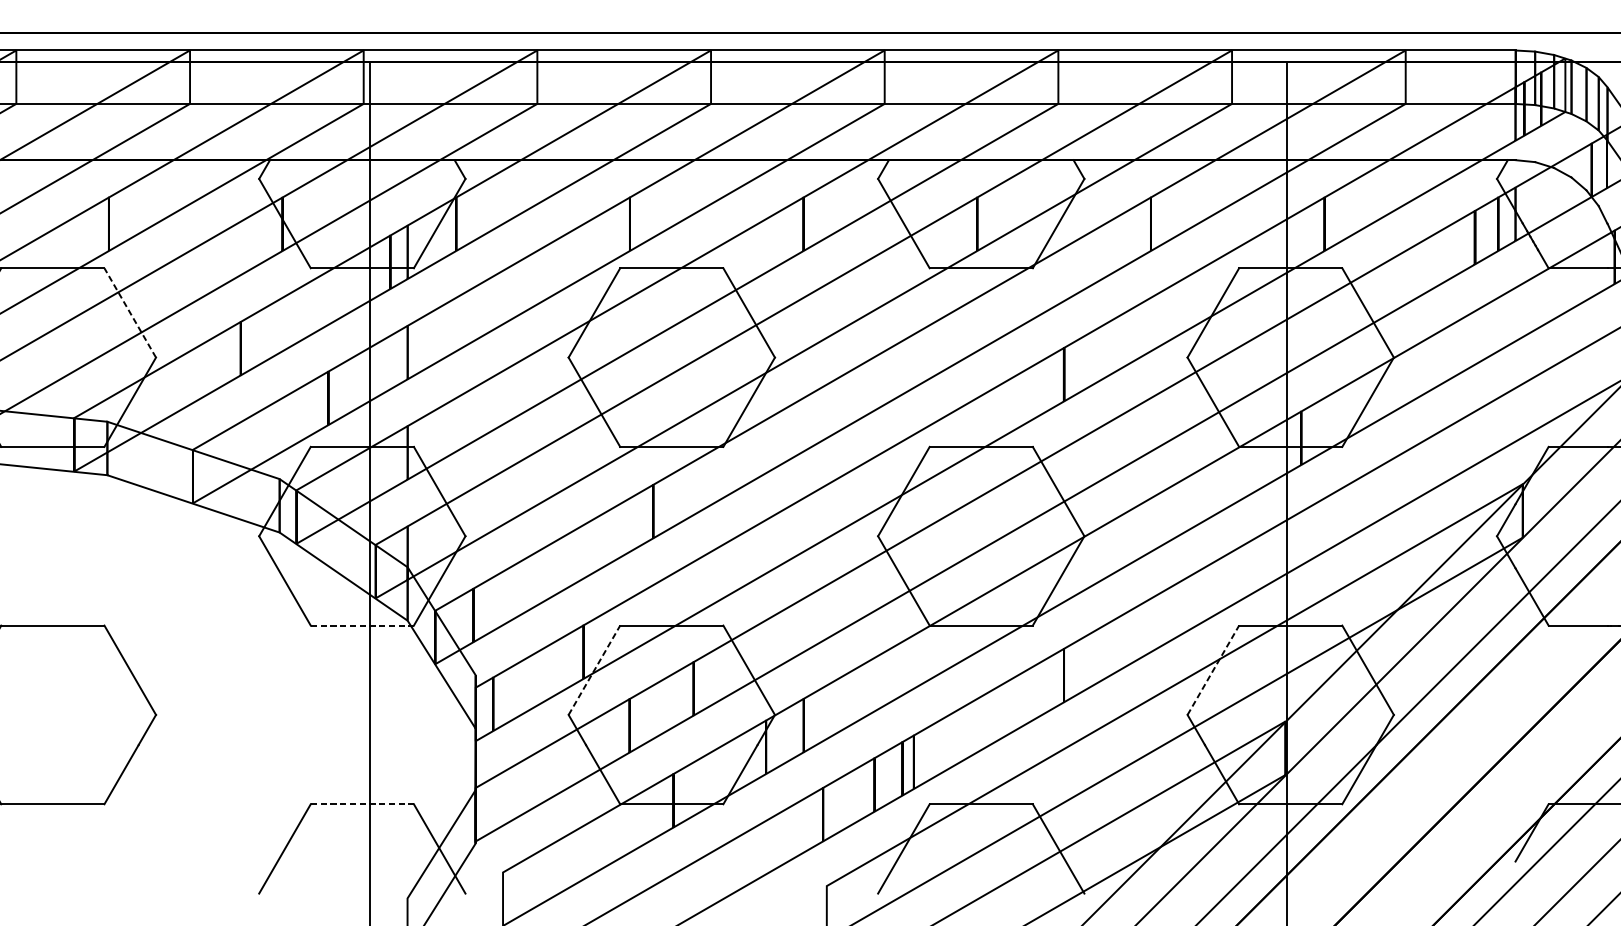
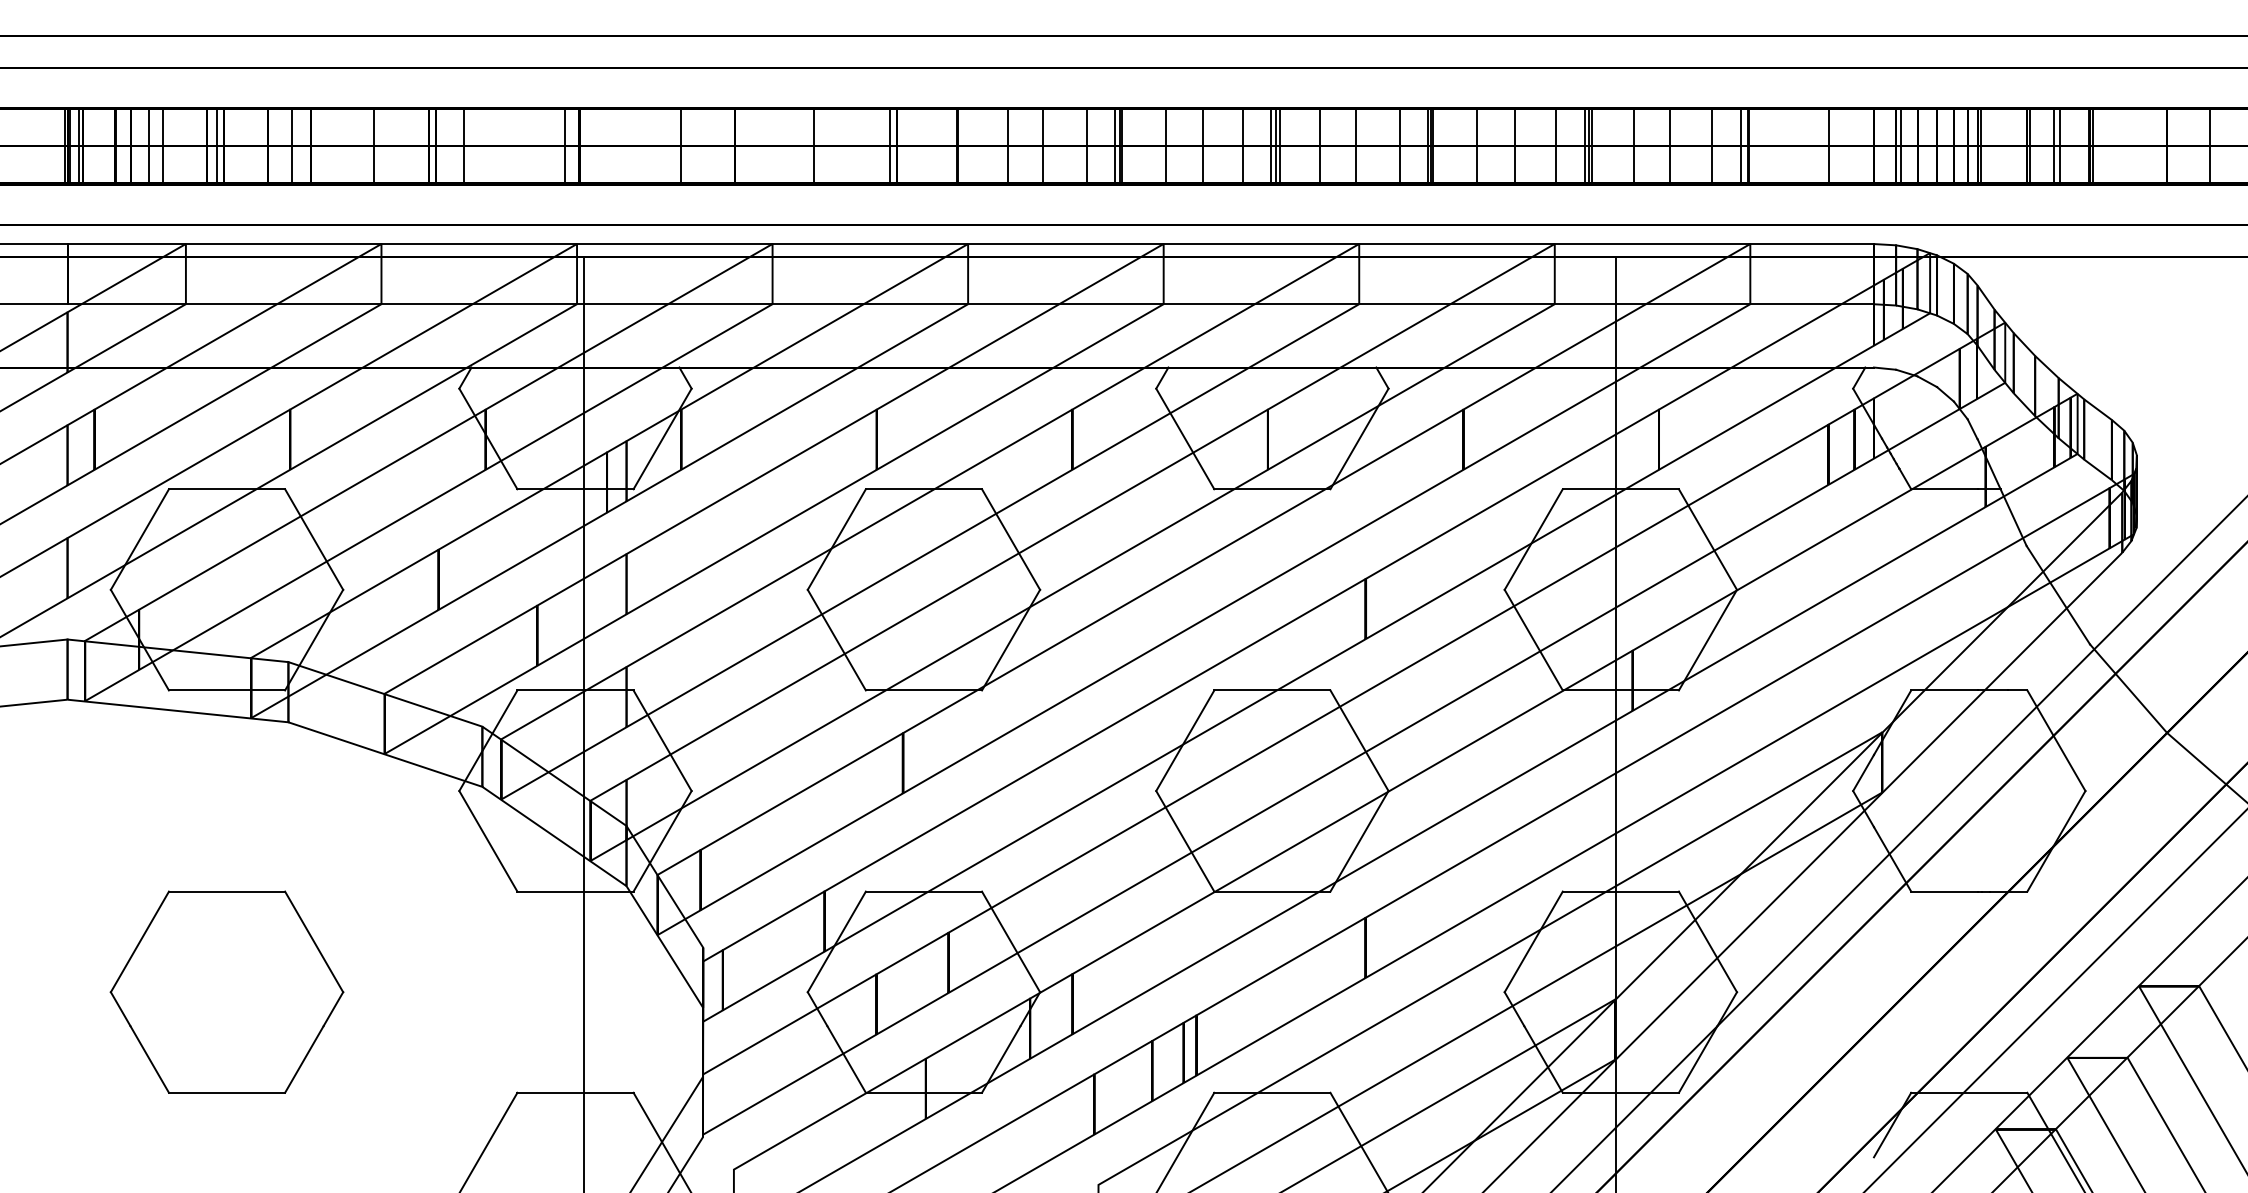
line: (129, 312) -> (313, 539), dashed -> solid
line: (362, 625) -> (575, 891), dashed -> solid
line: (595, 669) -> (837, 941), dashed -> solid
line: (1213, 669) -> (1533, 941), dashed -> solid
line: (362, 804) -> (575, 1092), dashed -> solid

